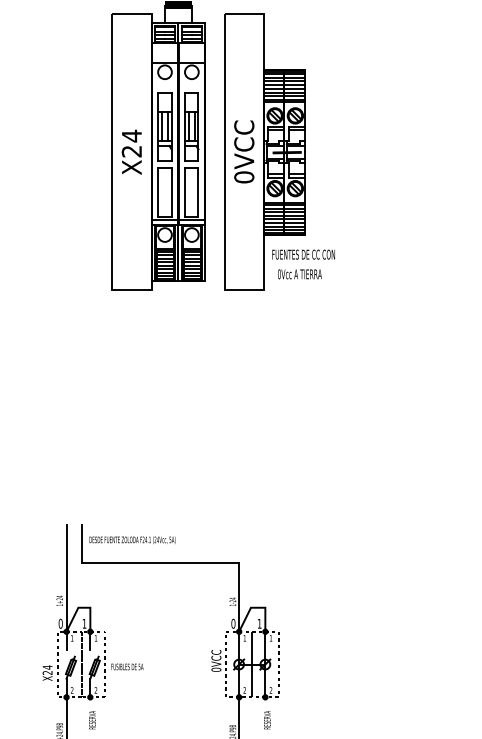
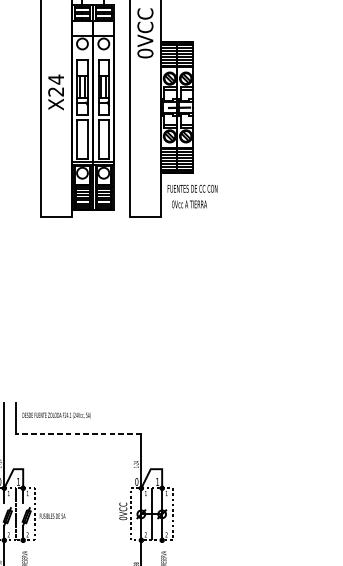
text: (131, 151) -> (55, 91), moved
text: (244, 151) -> (145, 33), moved
line: (160, 563) -> (78, 434), solid -> dashed

